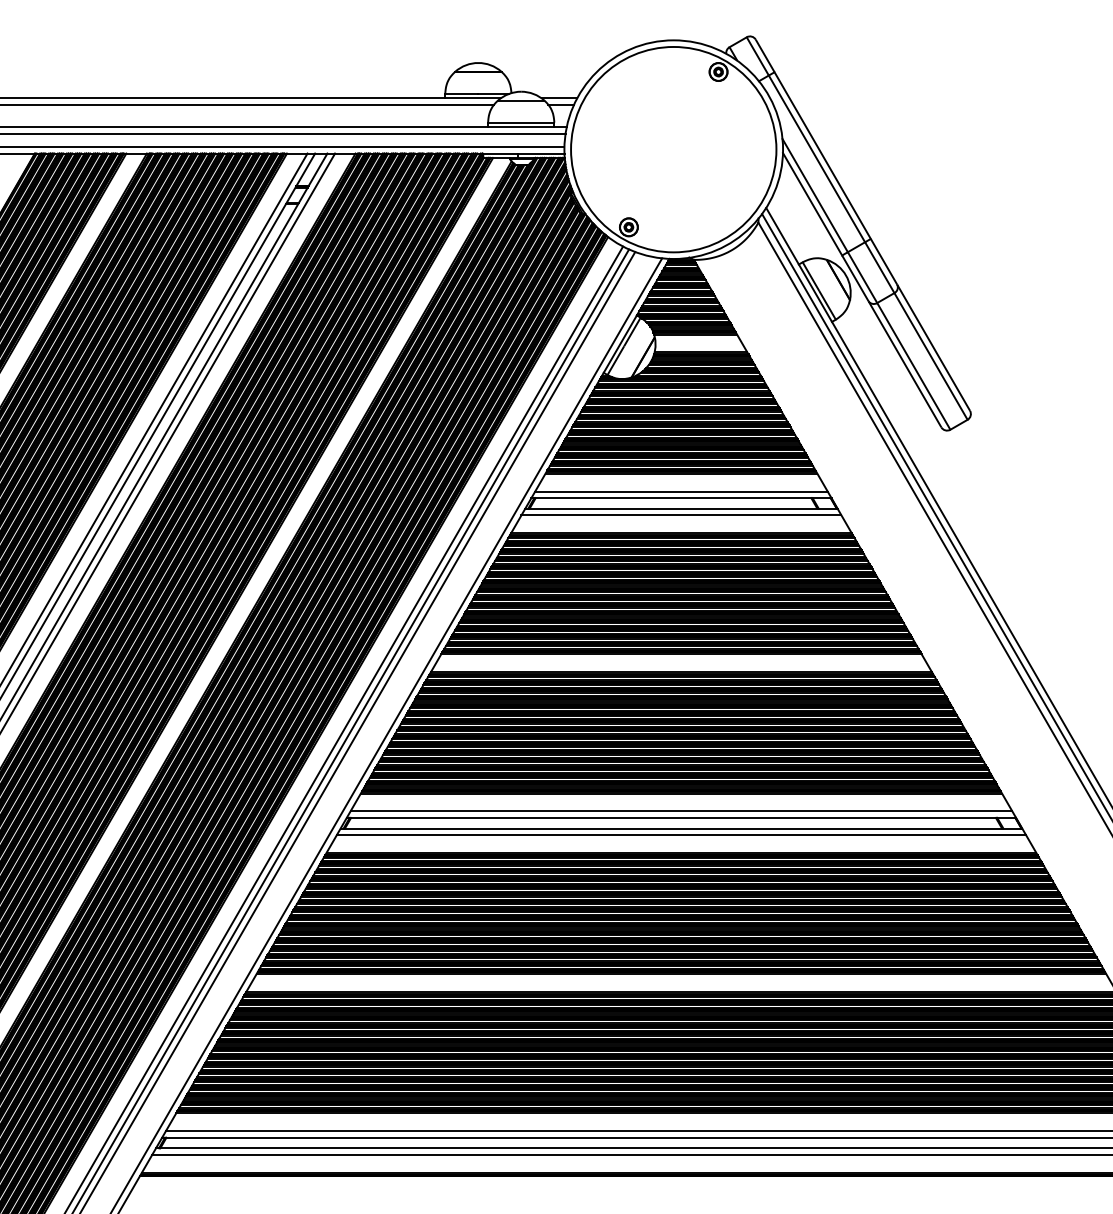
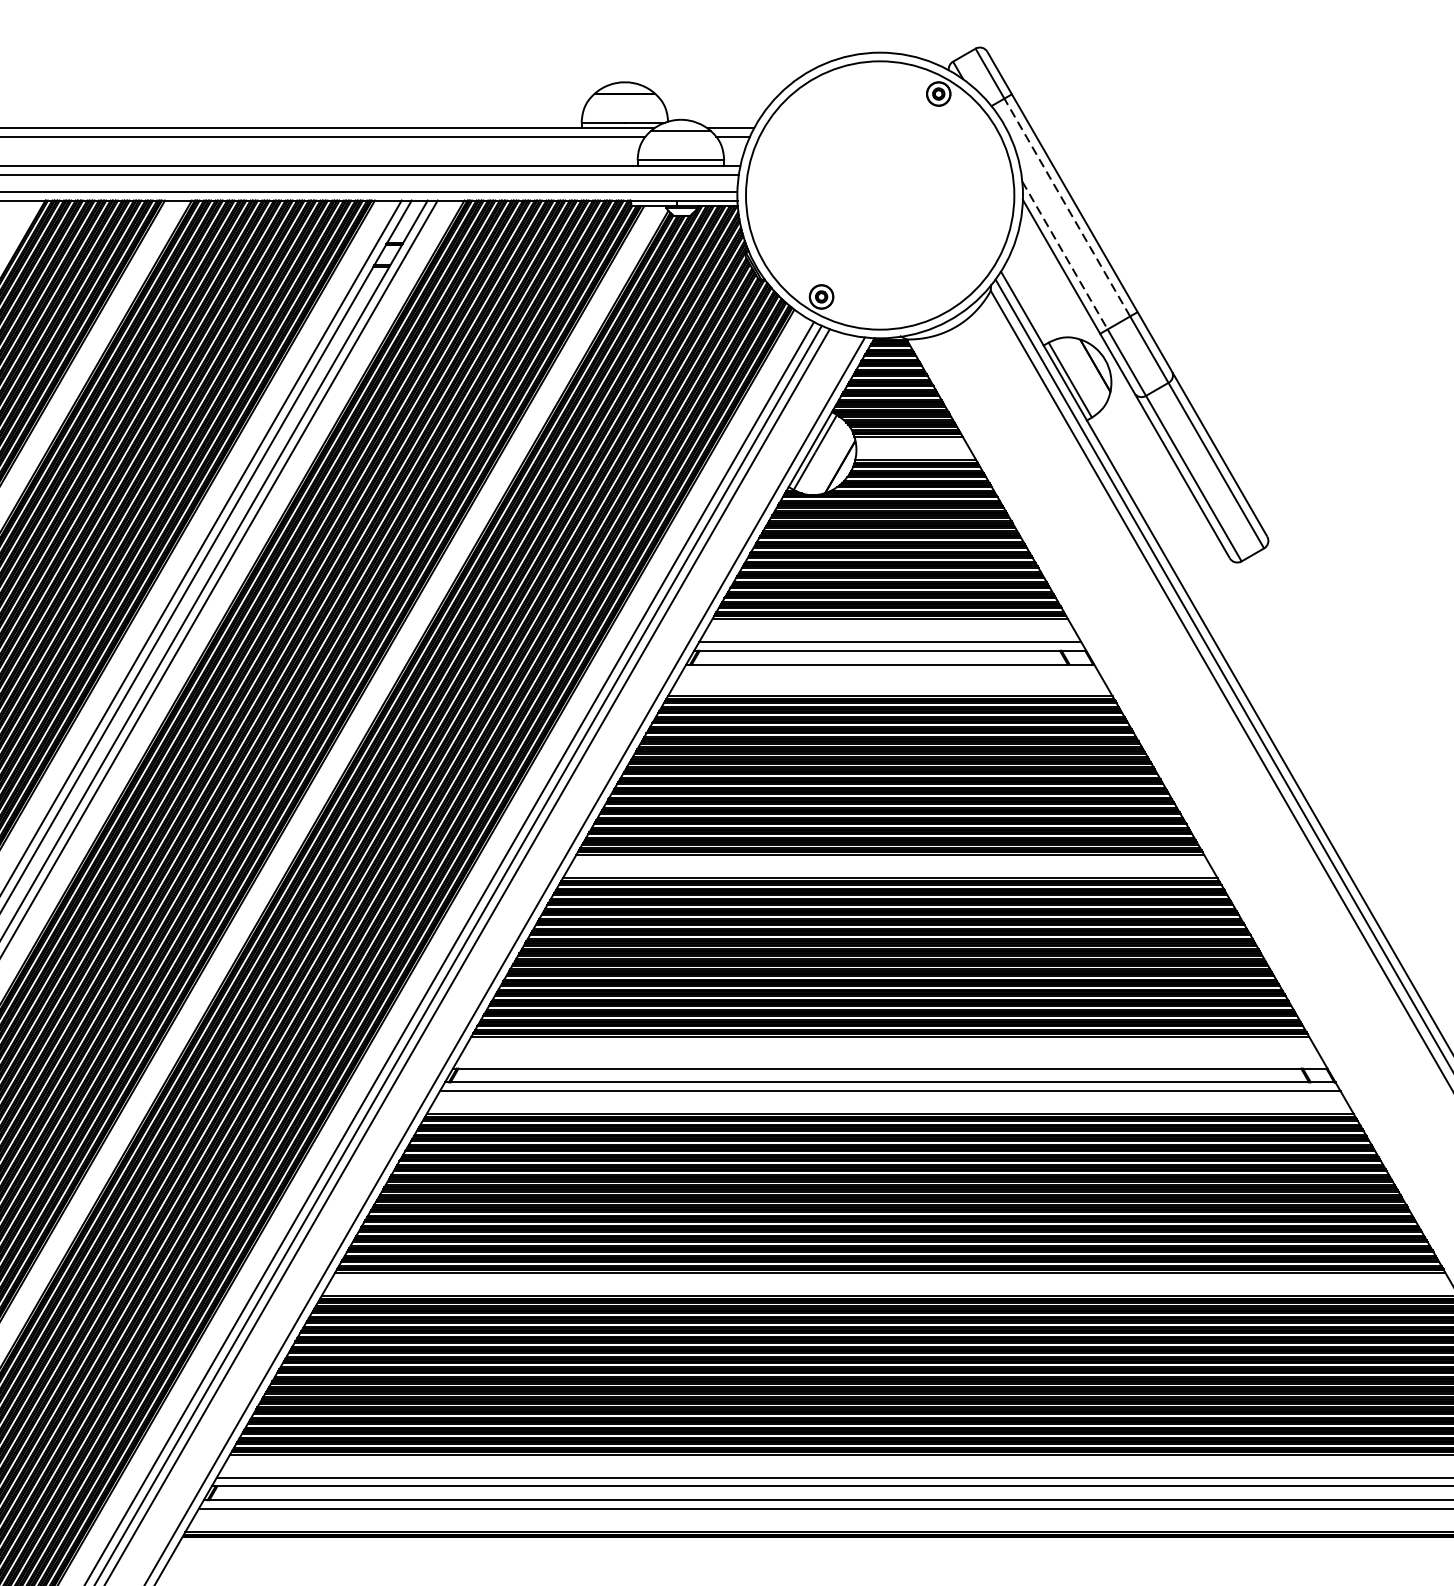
line: (816, 158) -> (1066, 207), solid -> dashed
line: (815, 196) -> (1065, 256), solid -> dashed
line: (681, 515) -> (890, 673), removed
line: (681, 811) -> (890, 1060), removed

